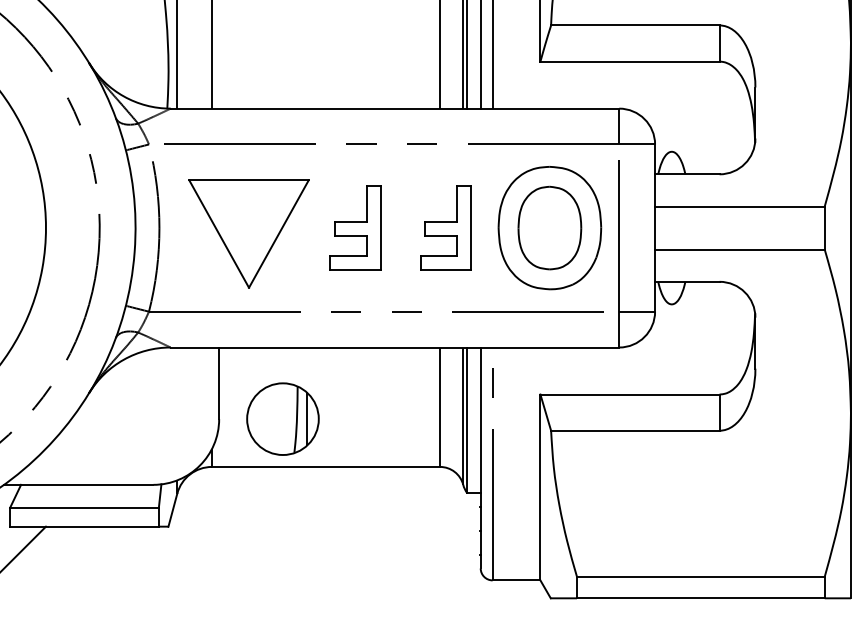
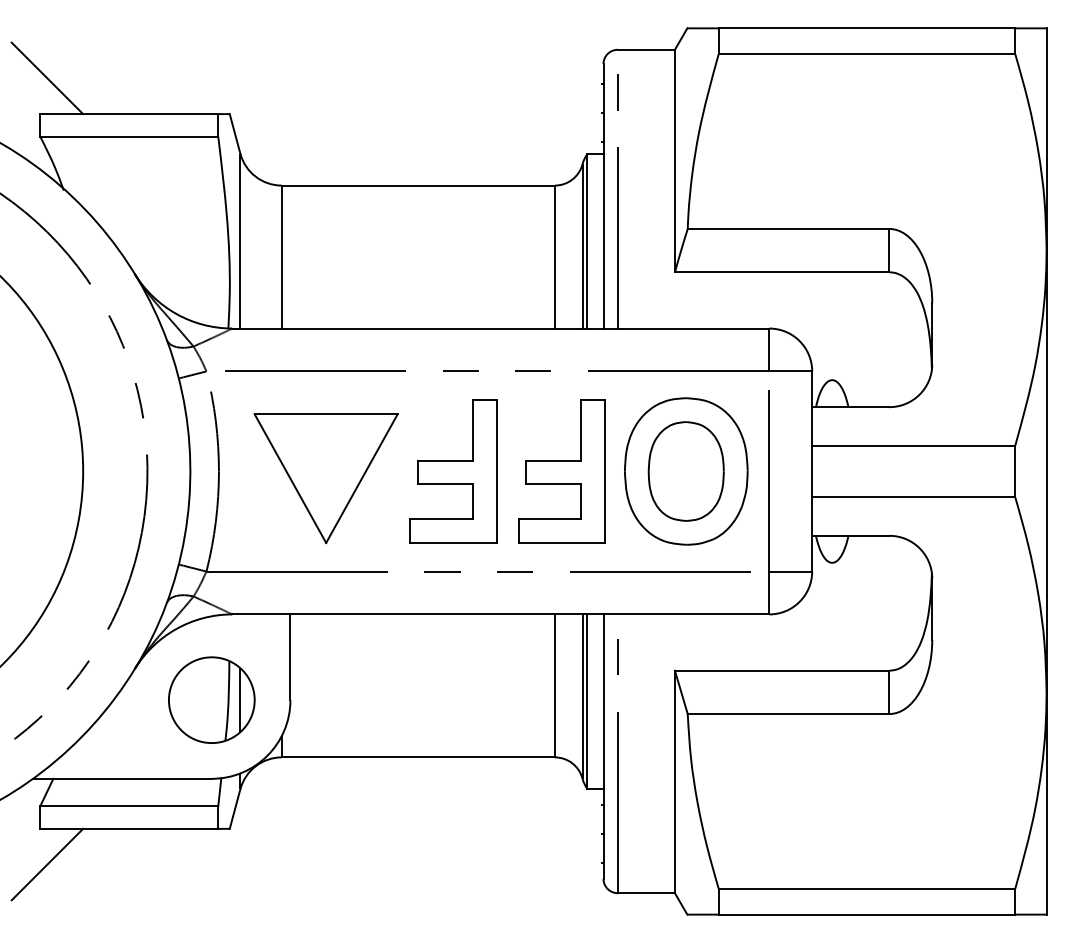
part: (355, 228) -> (453, 471), size x1.43
part: (445, 228) -> (561, 471), size x1.43
part: (282, 418) -> (211, 699), moved

